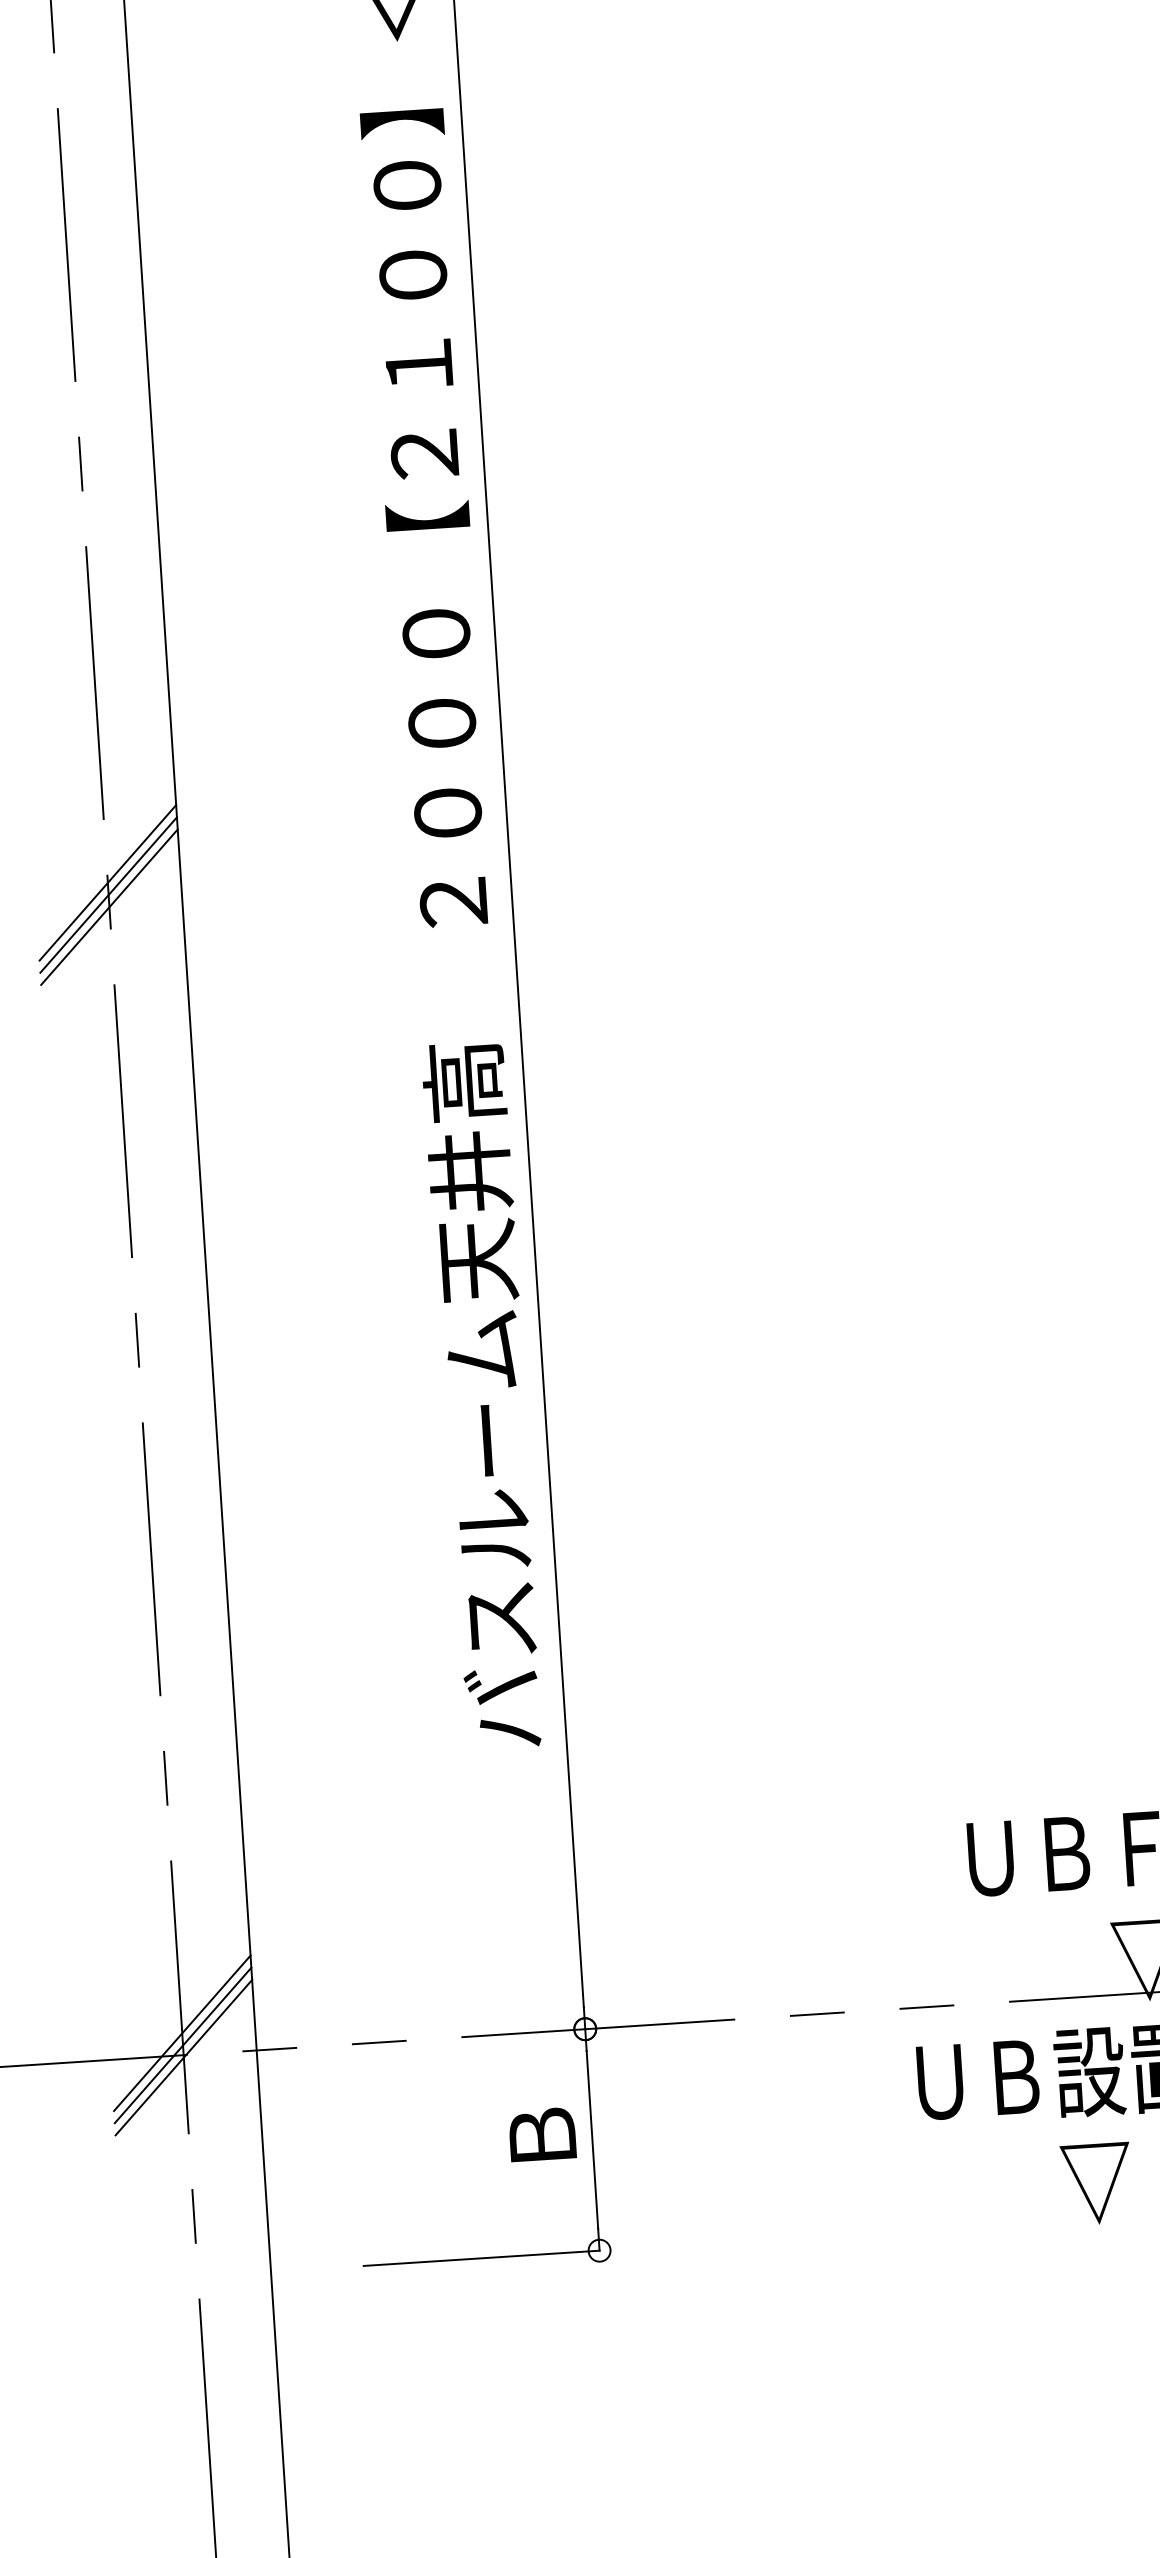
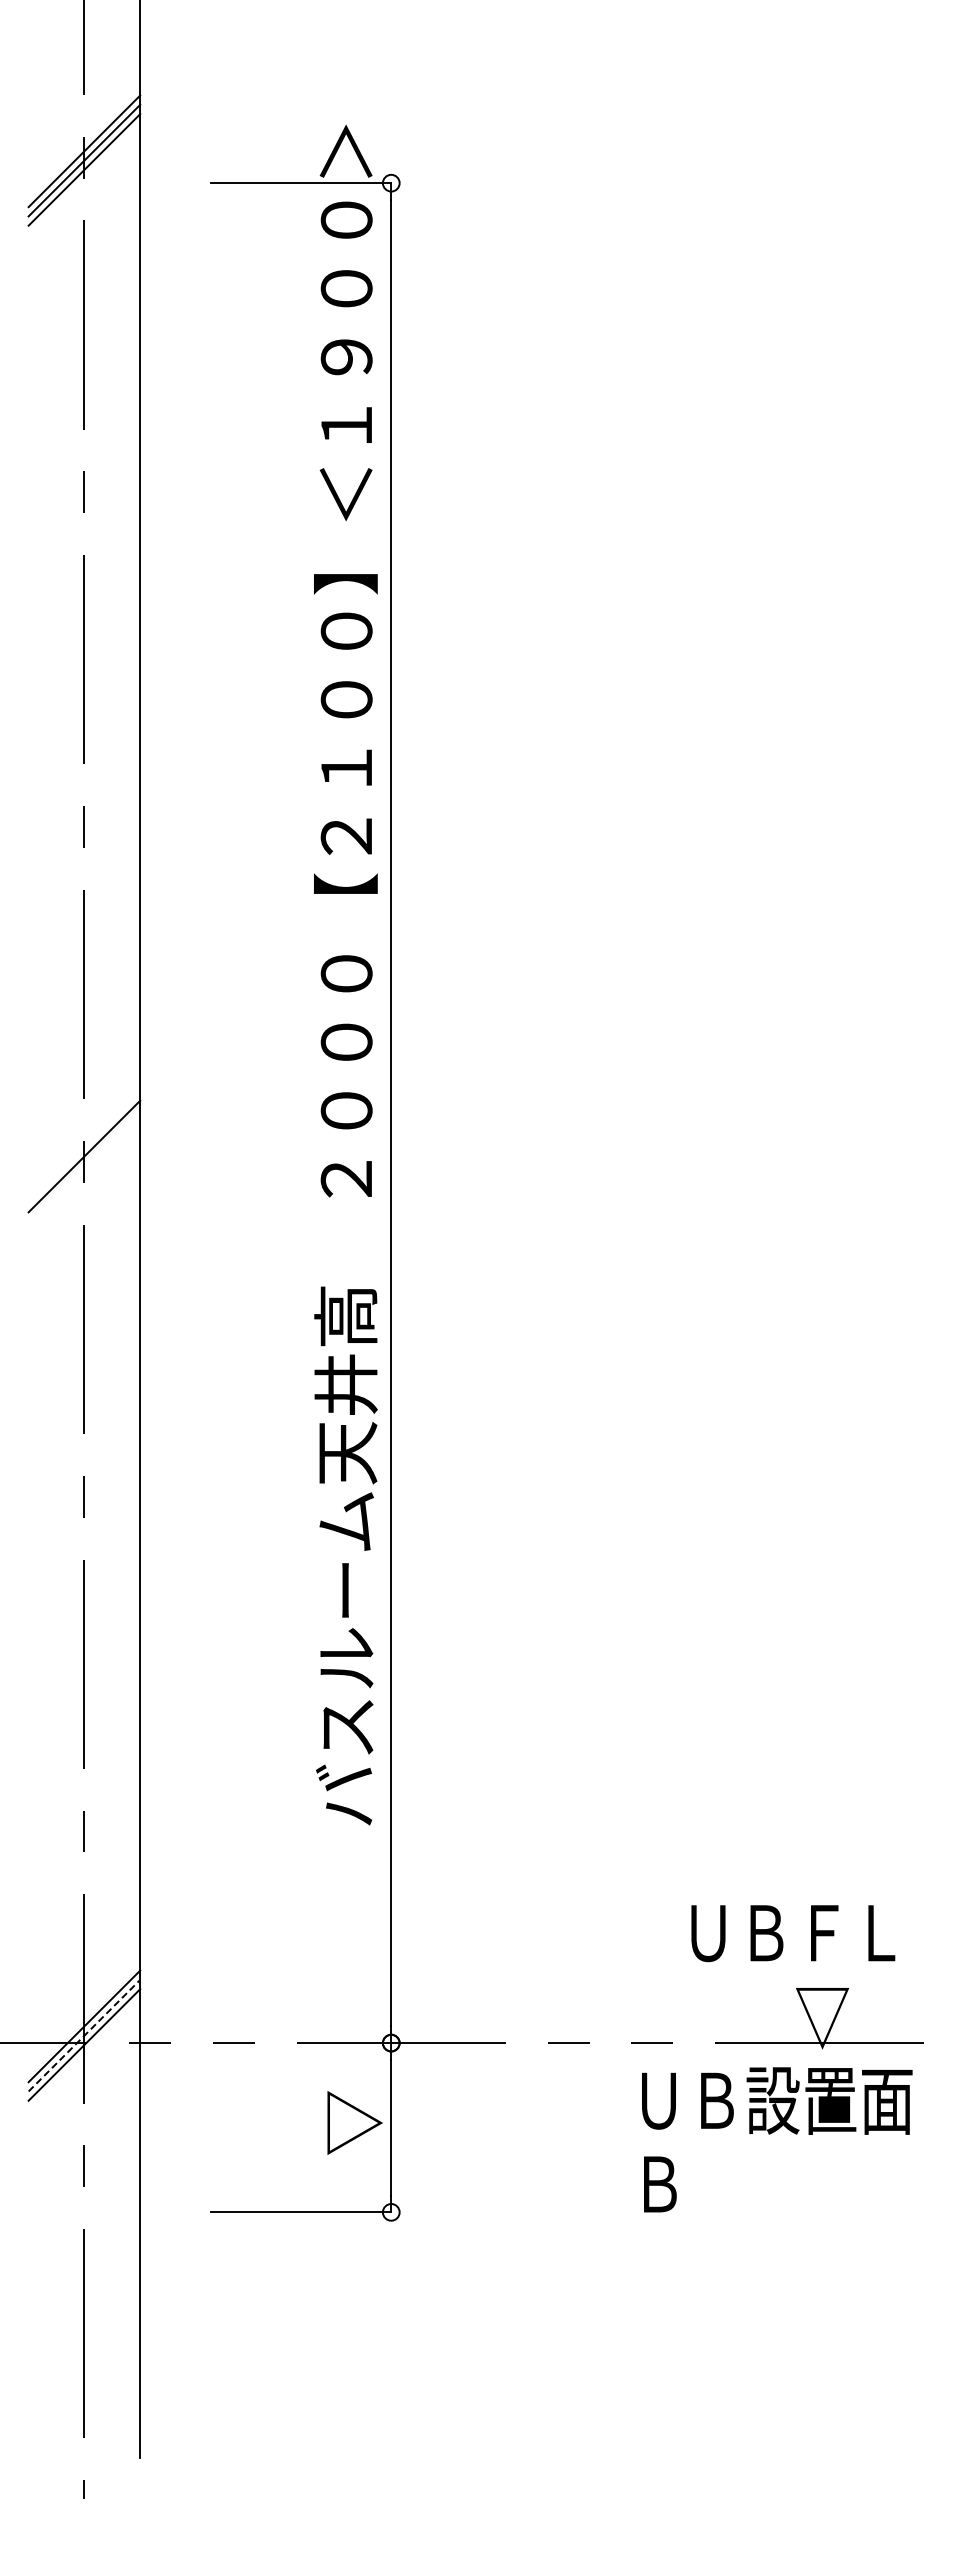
line: (108, 883) -> (84, 1147), removed
line: (109, 906) -> (84, 1165), removed
line: (183, 2045) -> (84, 2035), solid -> dashed
text: (543, 2136) -> (354, 2122), Ｂ -> ▽
text: (1029, 2187) -> (721, 2185), ▽ -> Ｂ

